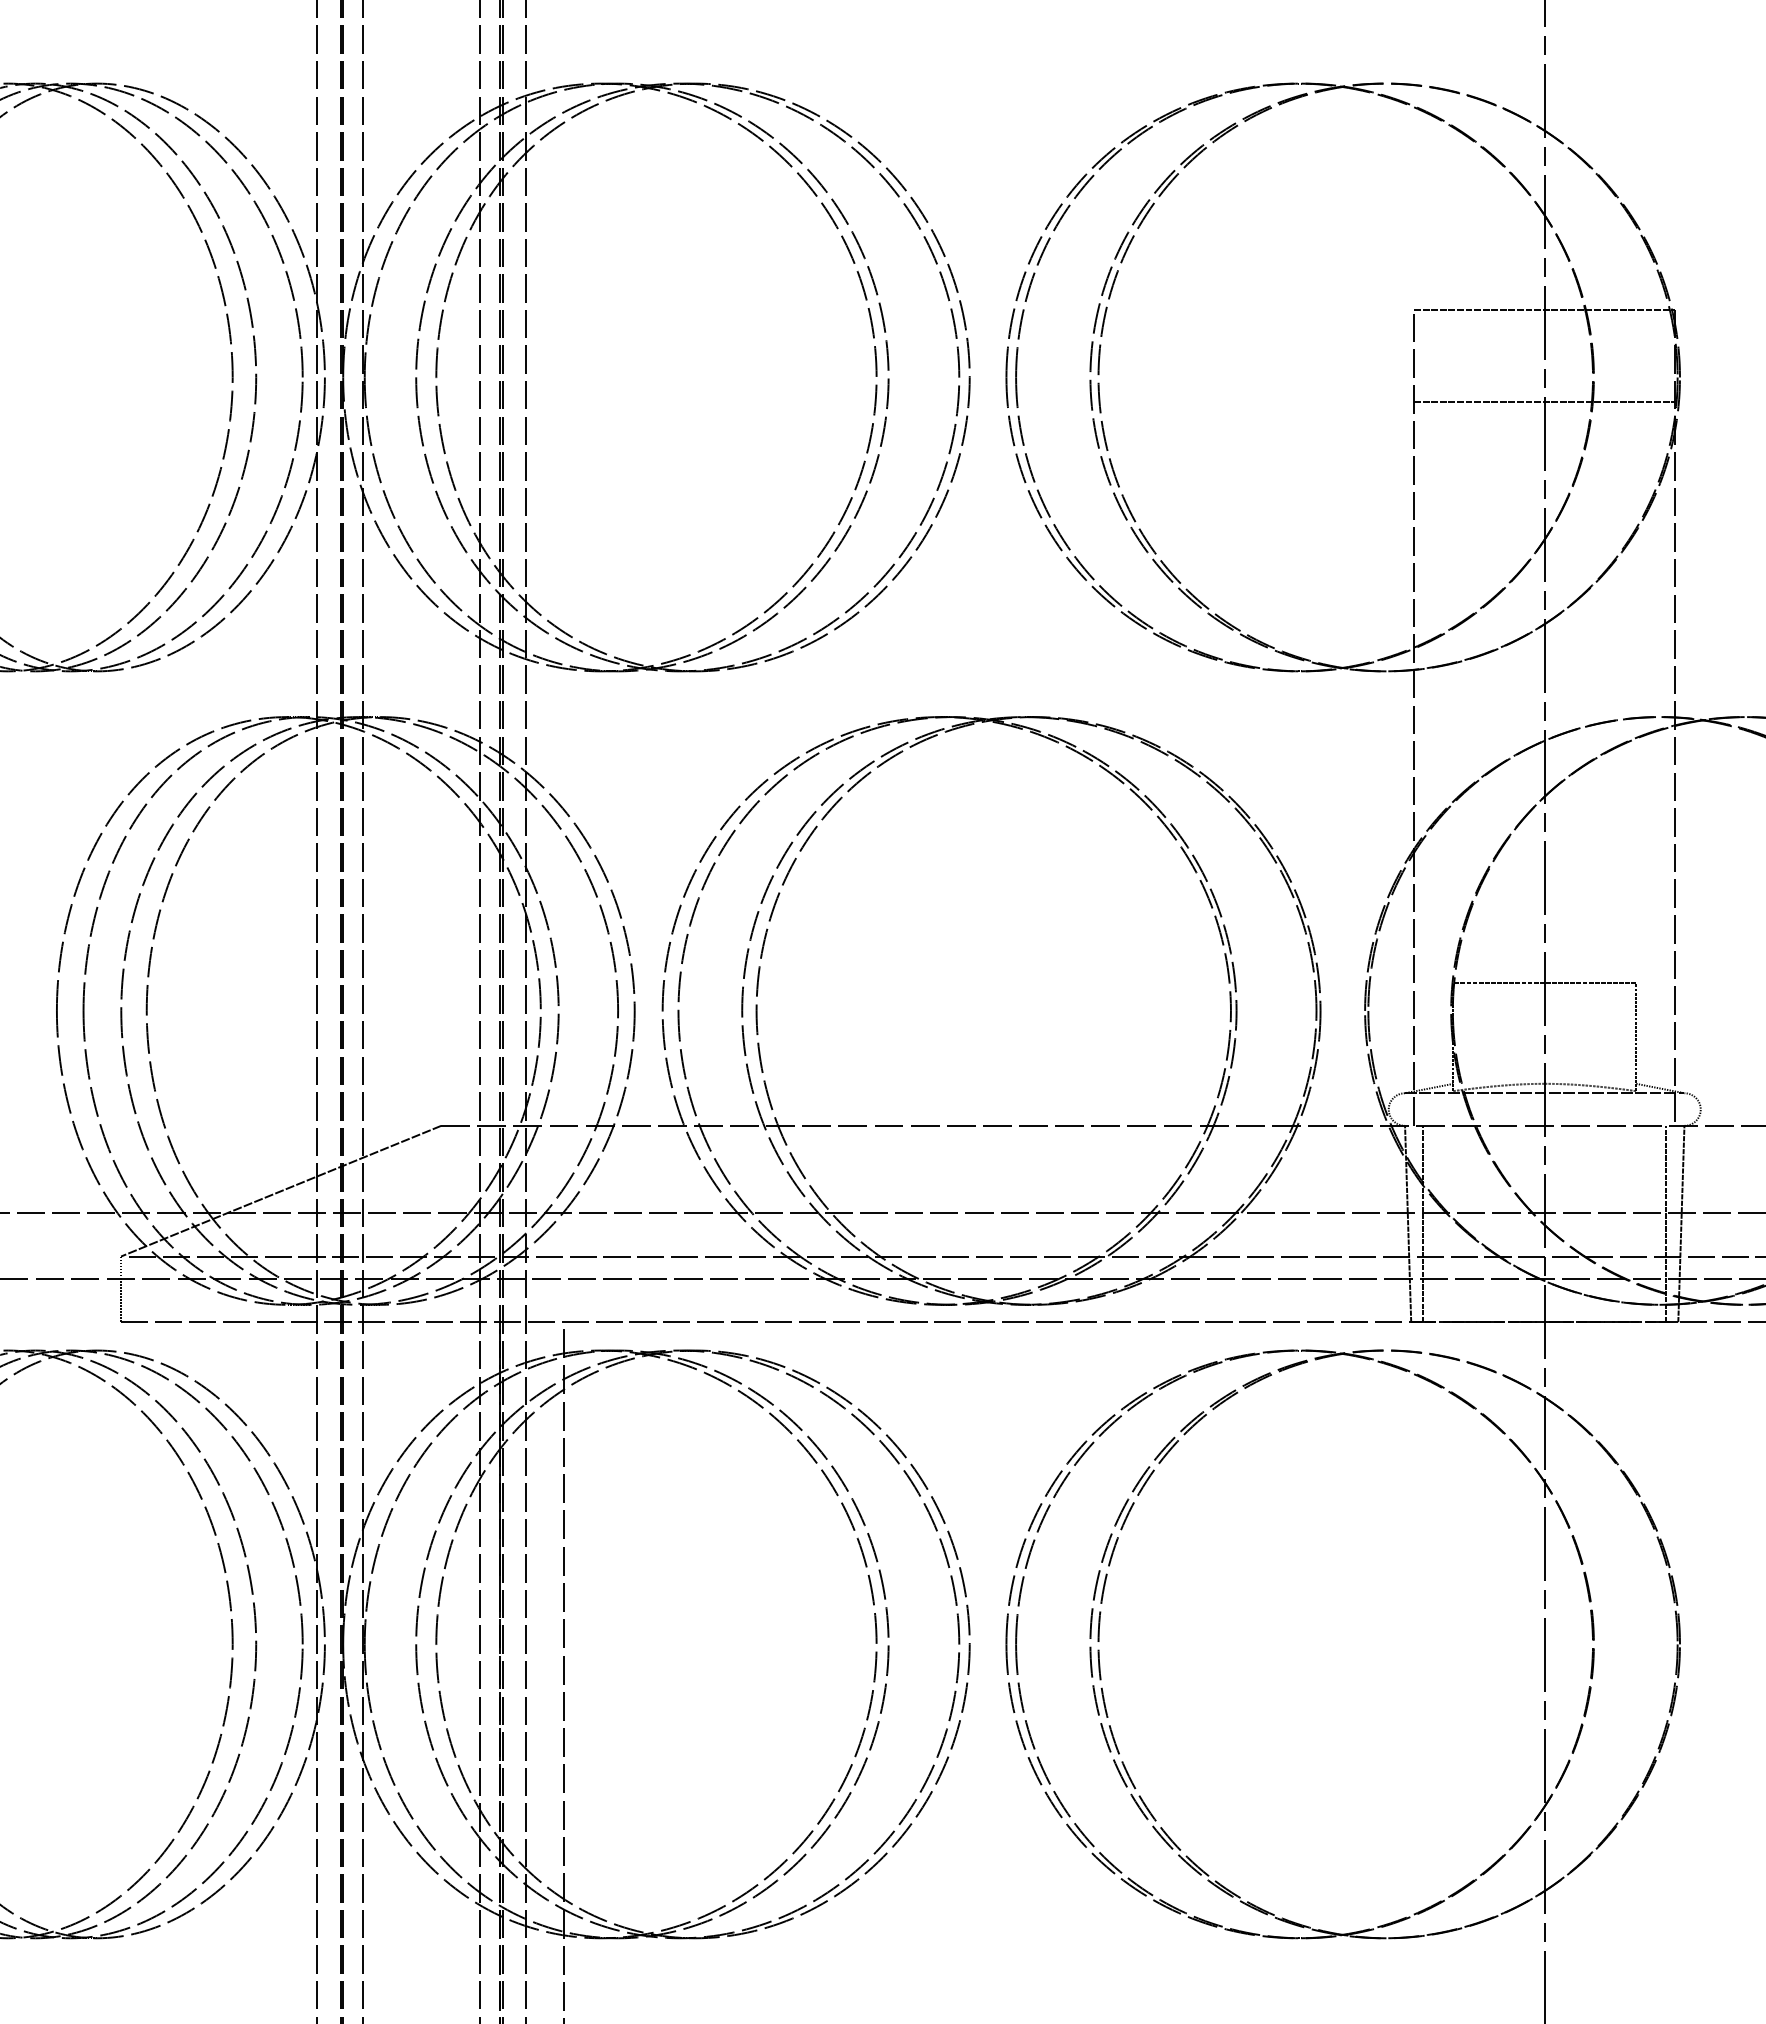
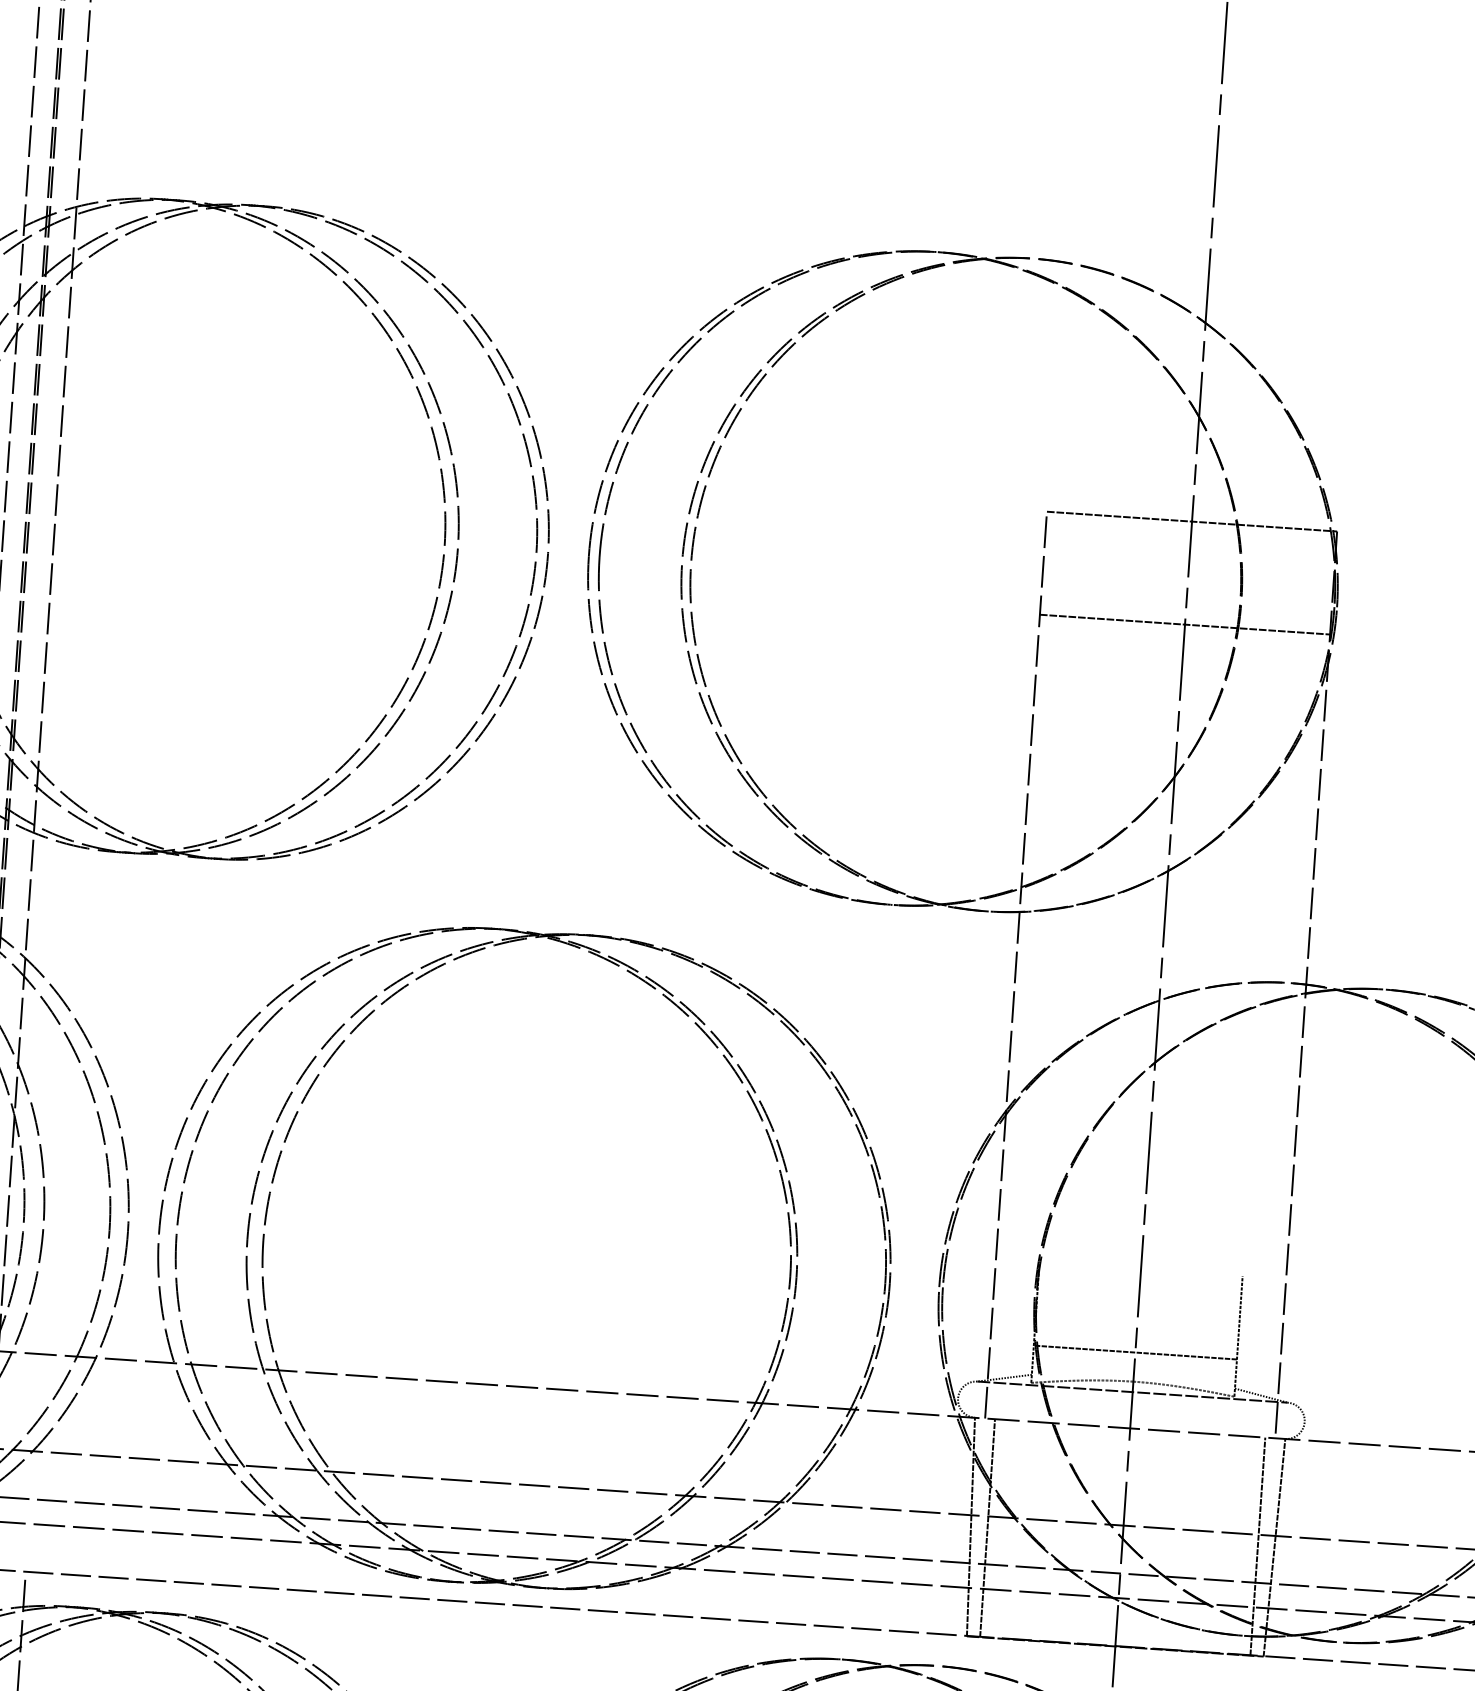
line: (1544, 982) -> (1135, 1352), moved

